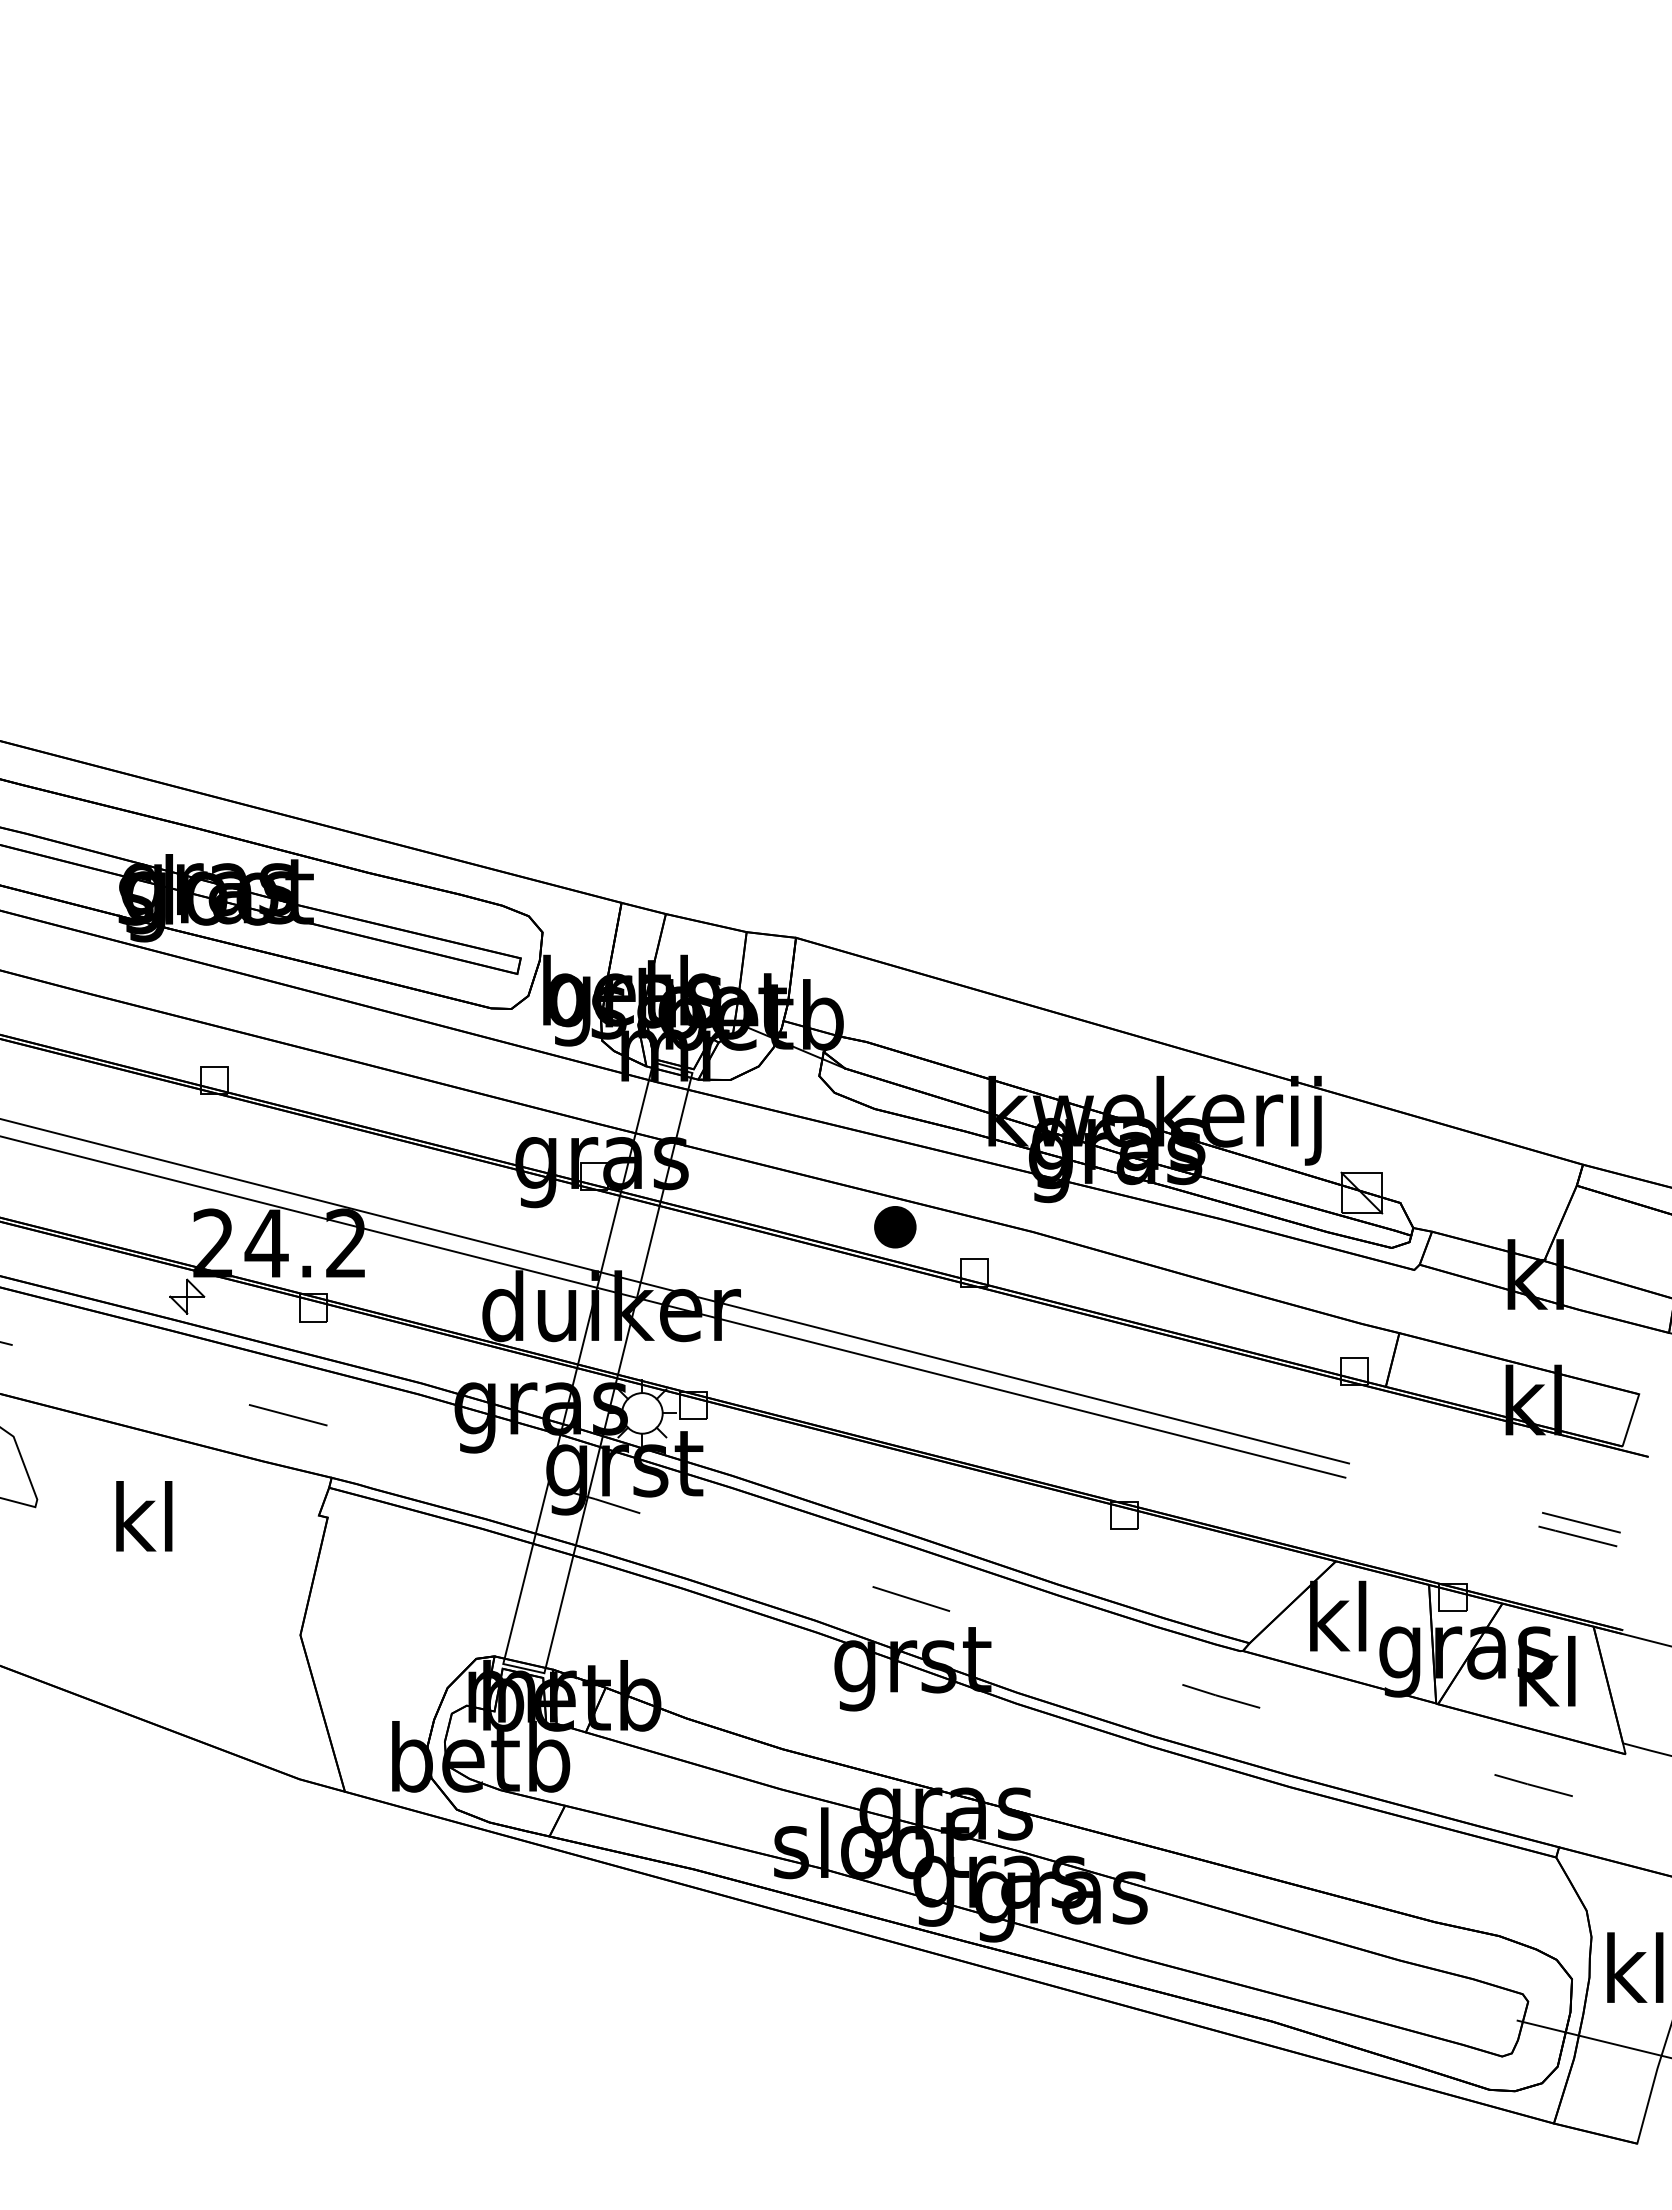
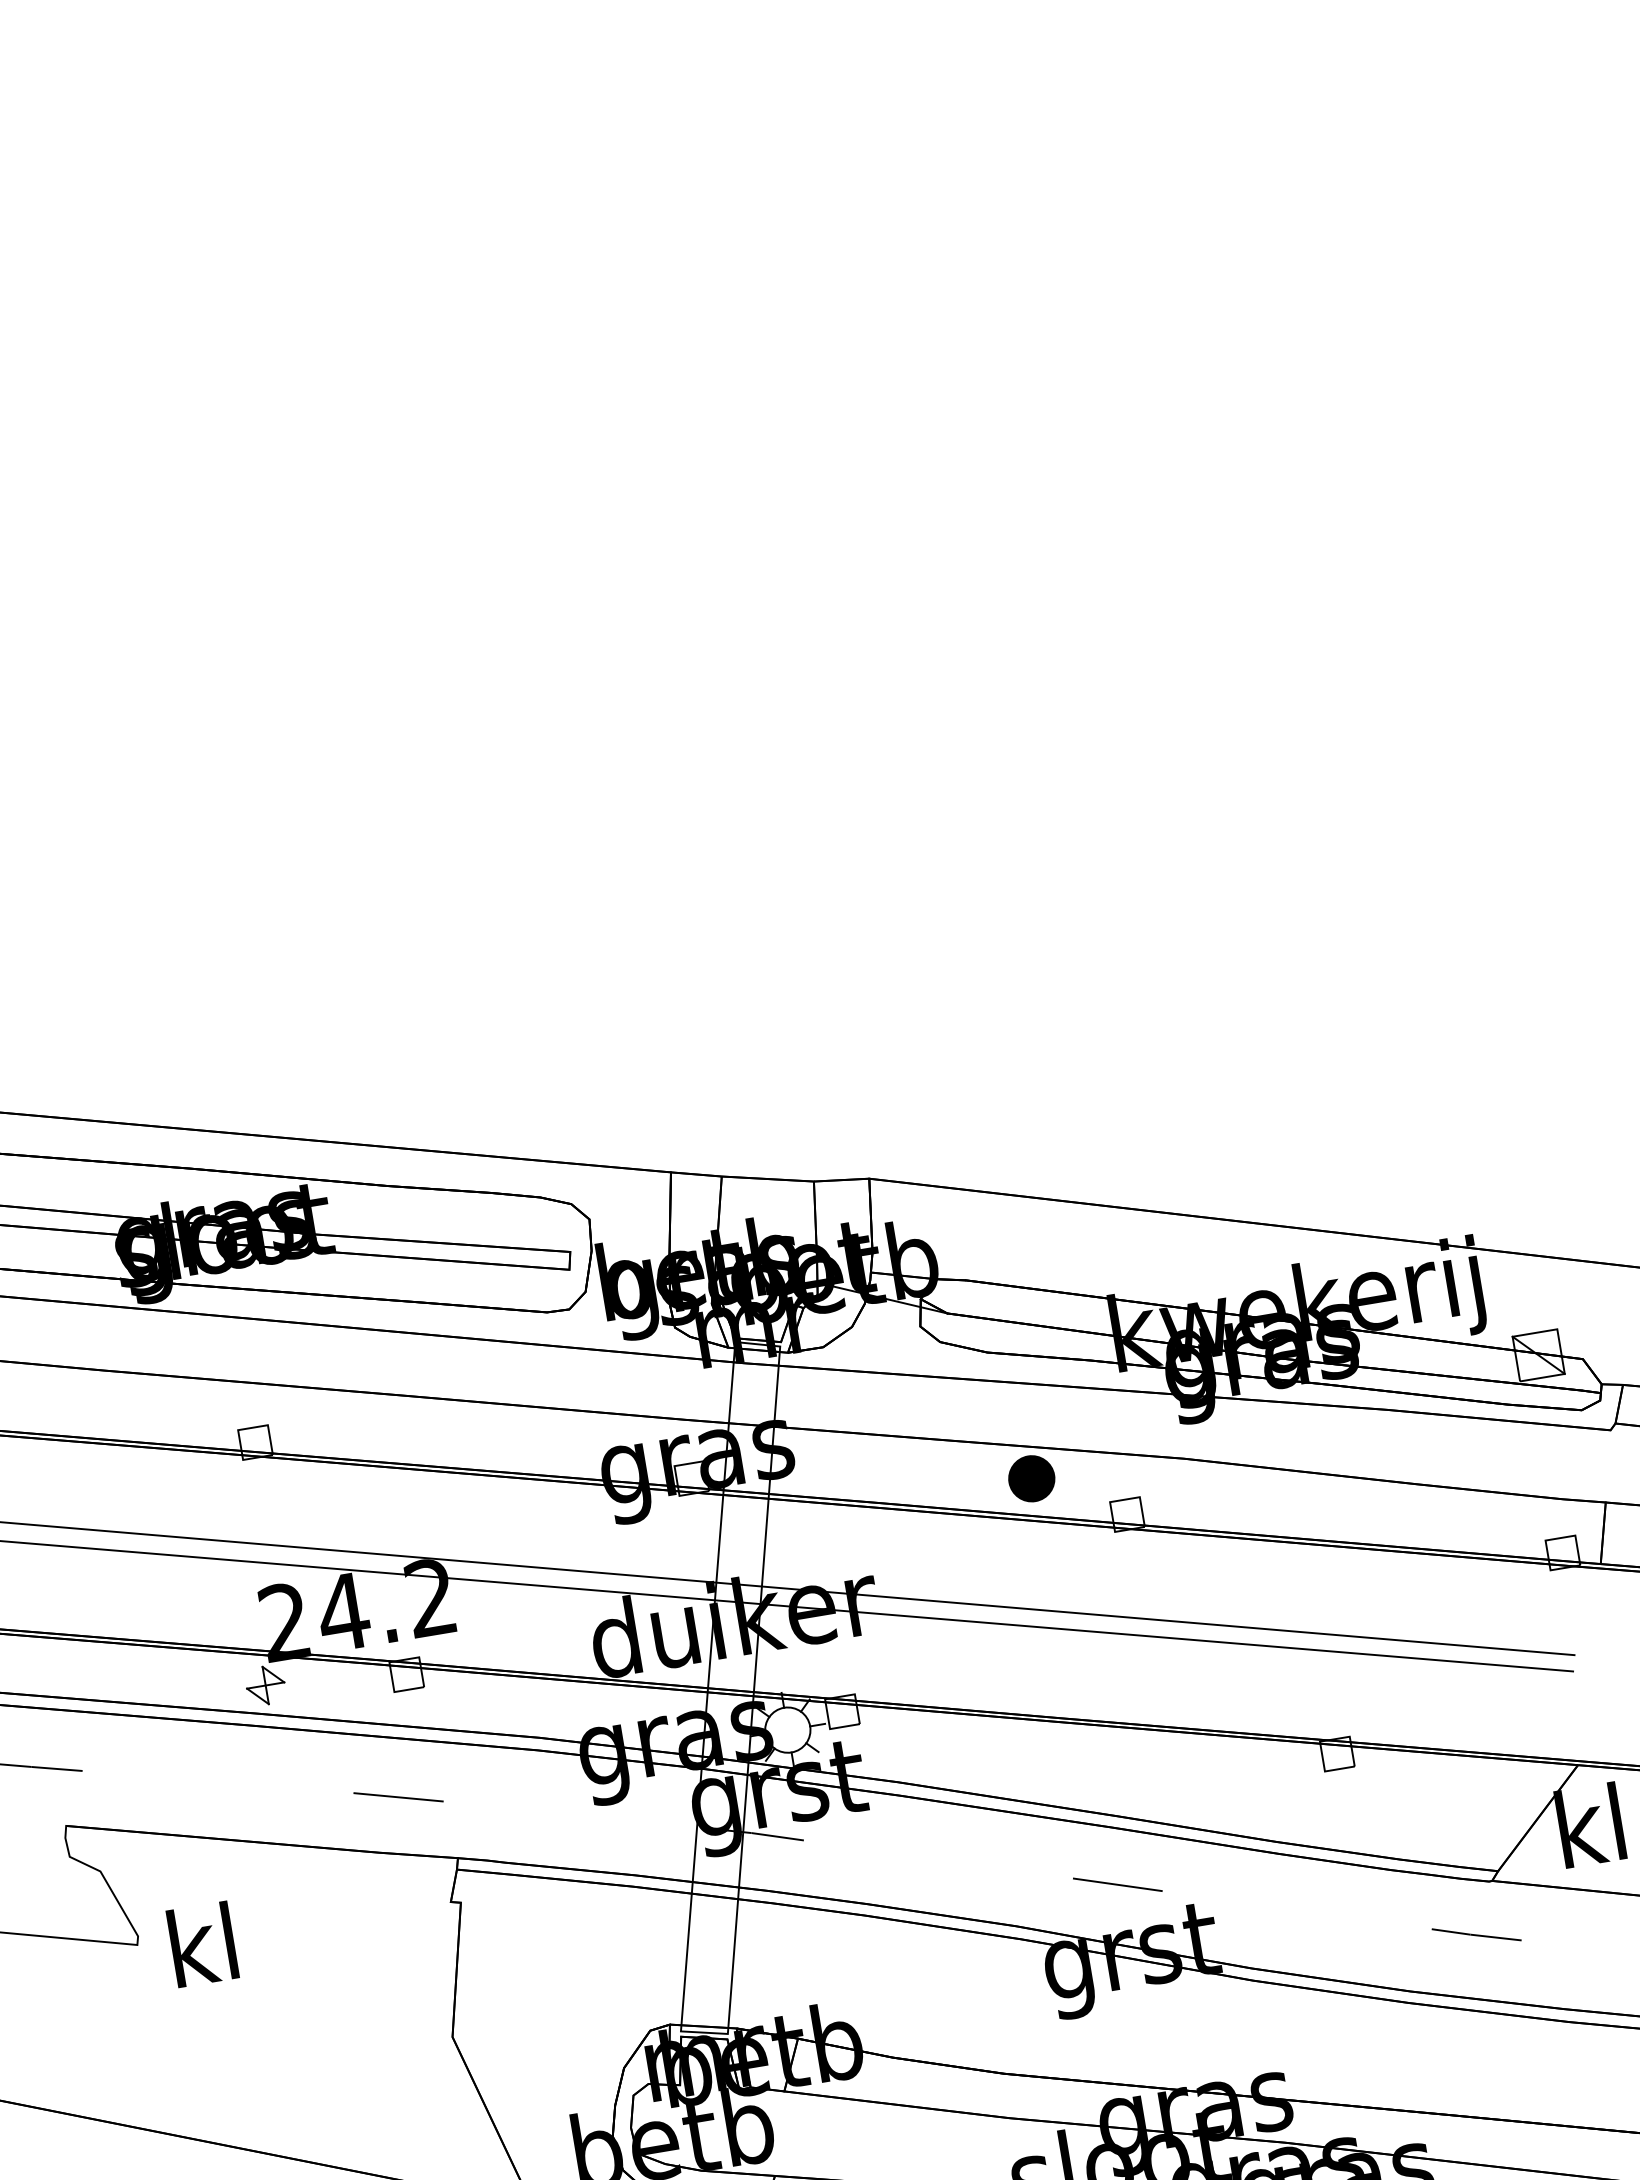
text: (144, 1516) -> (203, 1944), moved

